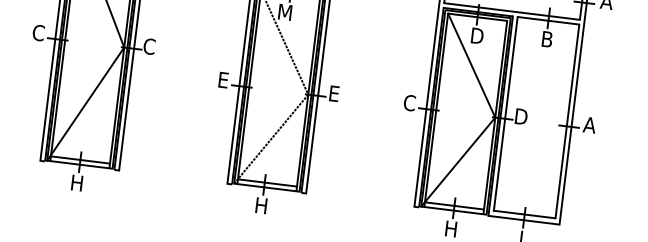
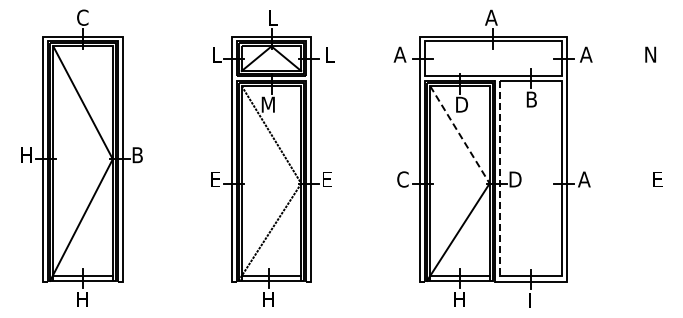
text: (37, 33) -> (25, 155), C -> H
text: (149, 46) -> (137, 155), C -> B
line: (472, 66) -> (460, 135), solid -> dashed
line: (505, 113) -> (499, 178), solid -> dashed

